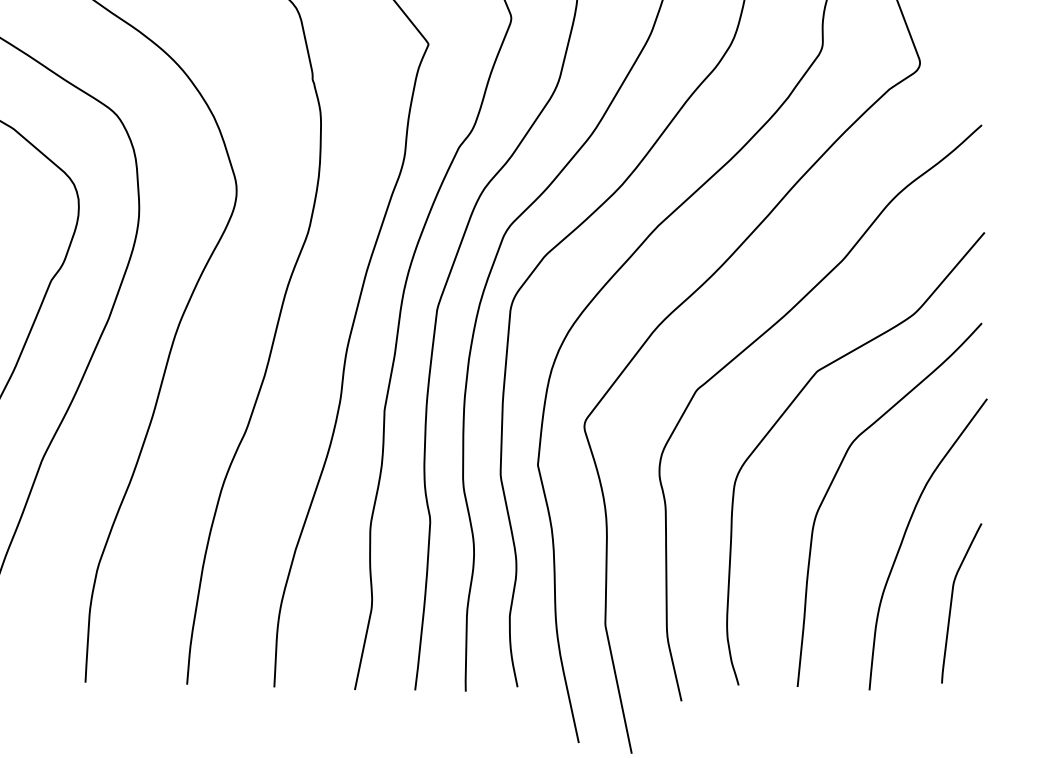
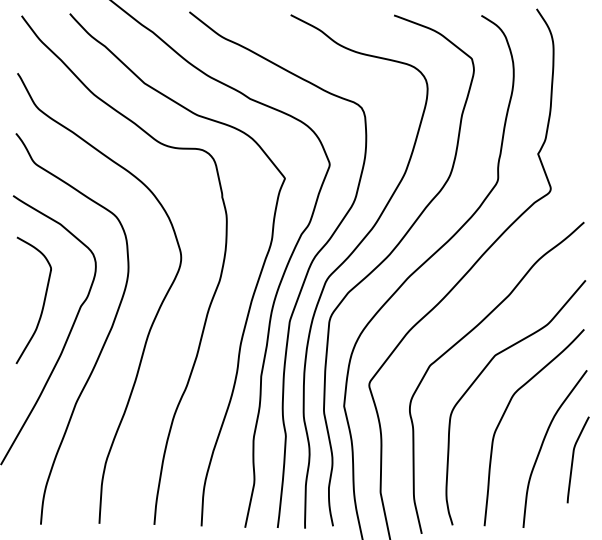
curve: (952, 602) -> (573, 459), moved

